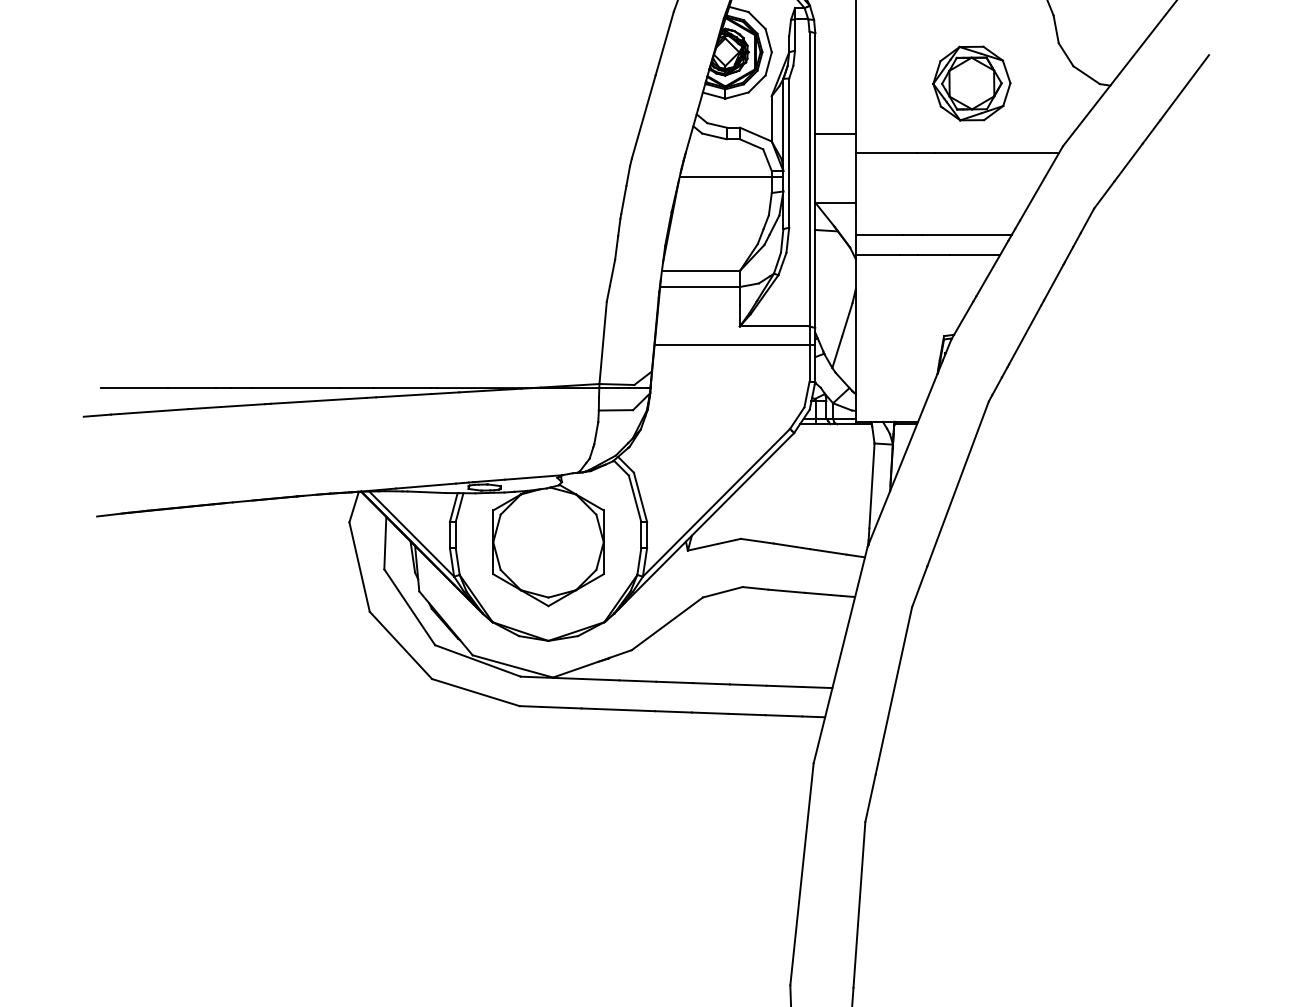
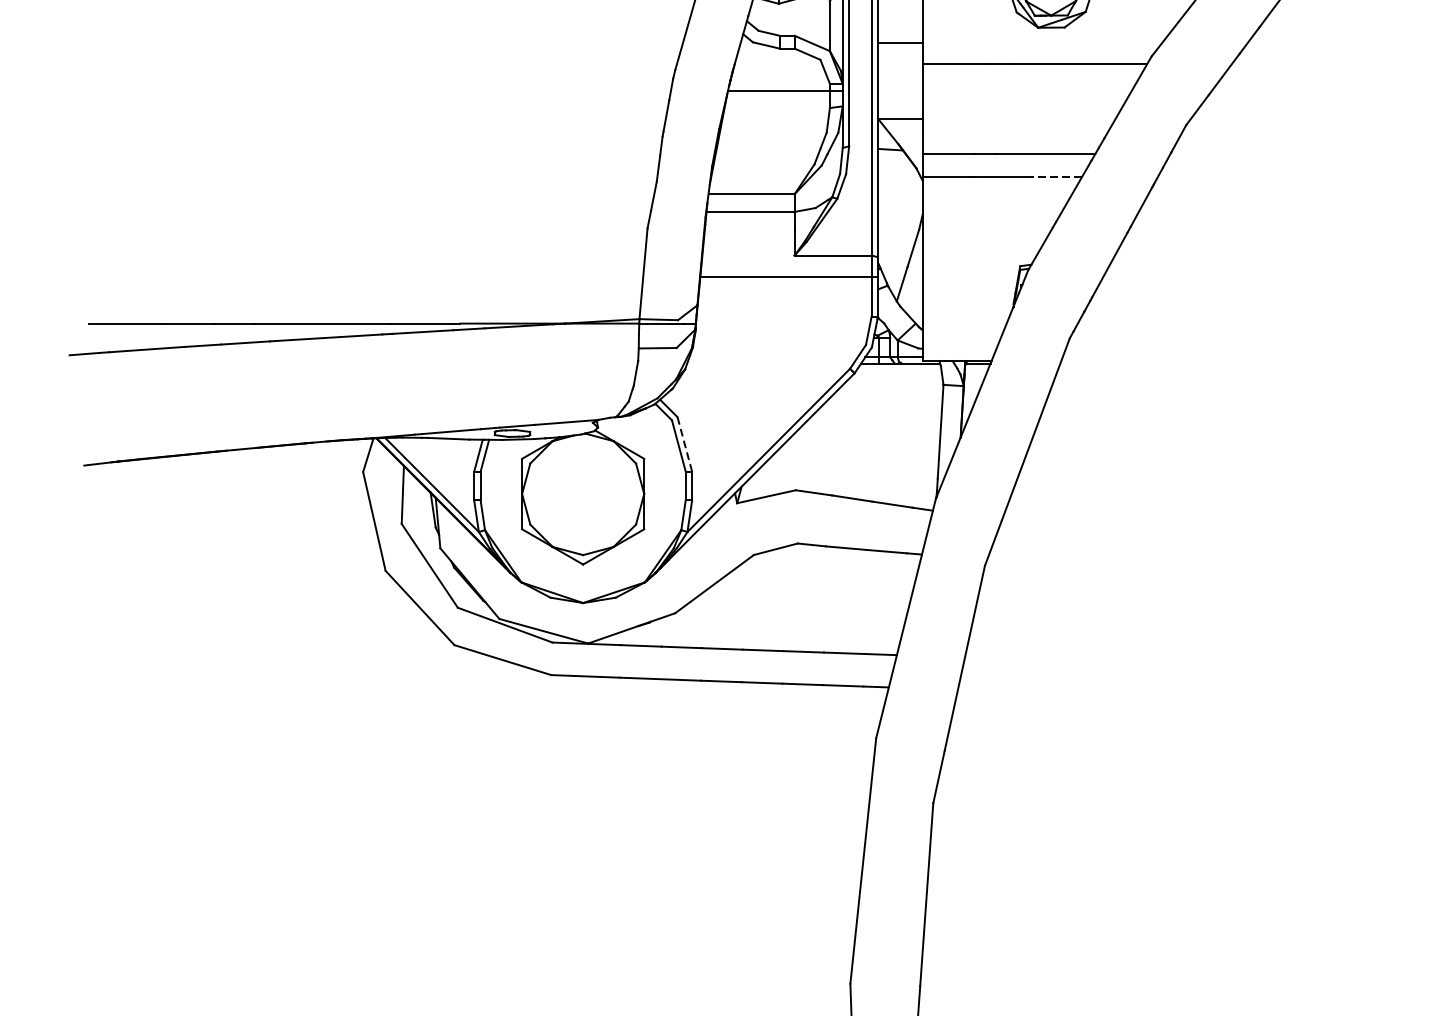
line: (975, 255) -> (1055, 177), solid -> dashed
line: (640, 497) -> (684, 444), solid -> dashed

